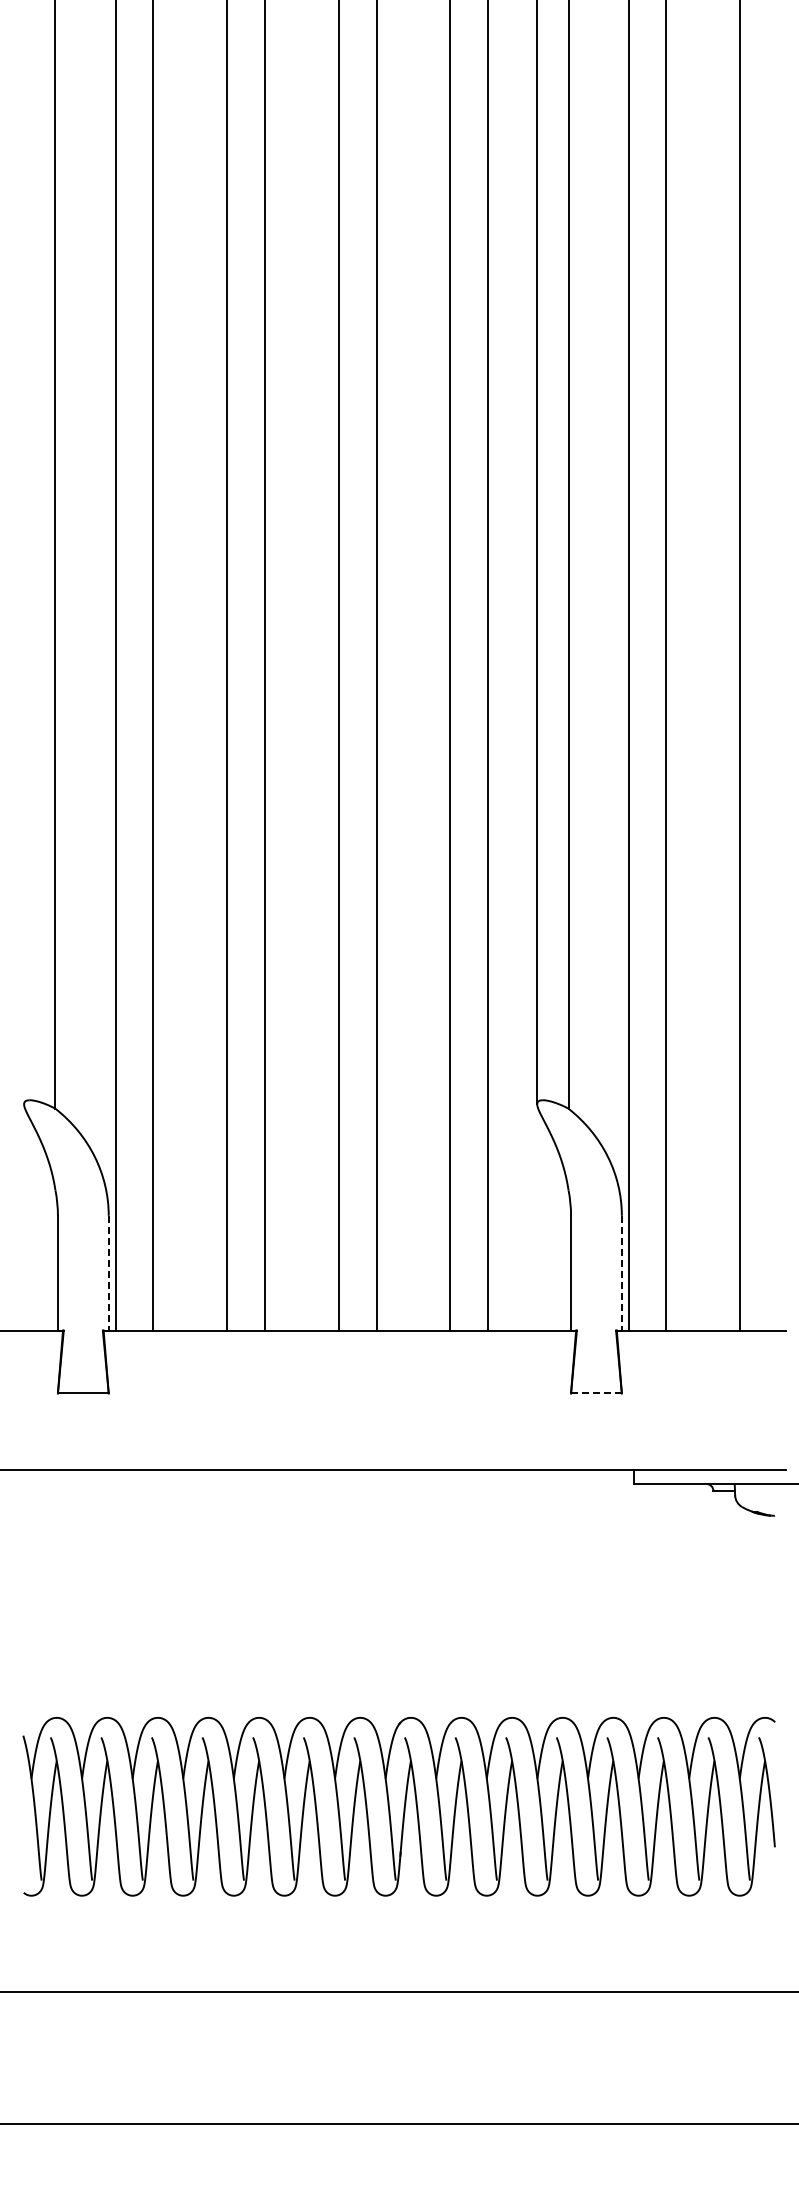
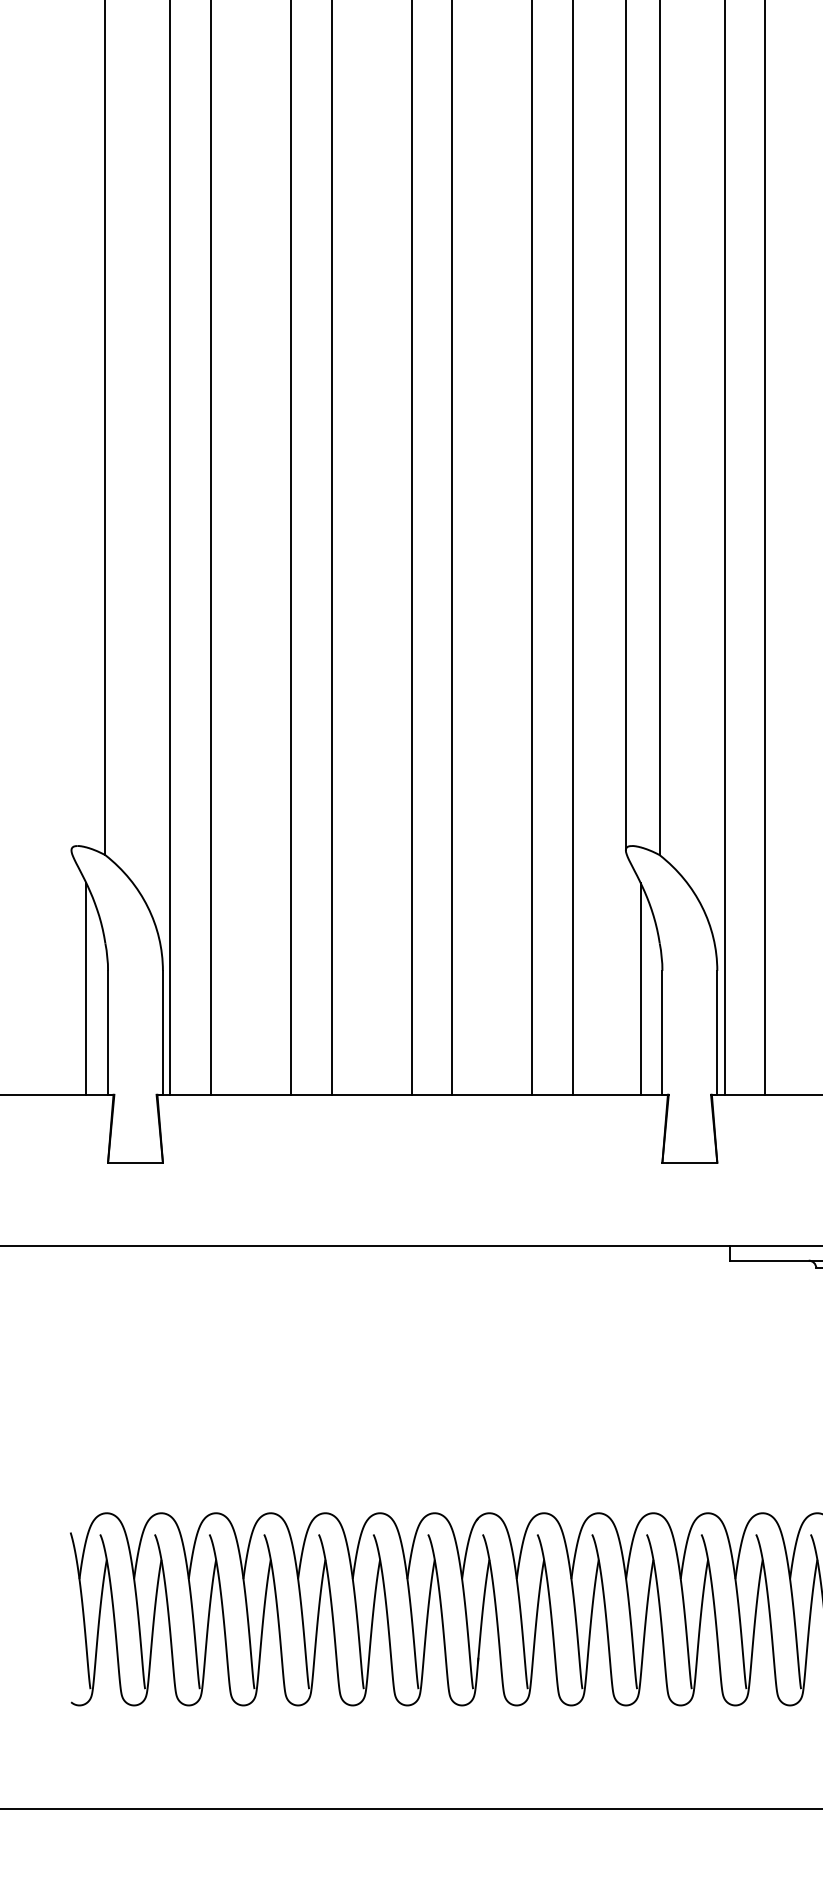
line: (37, 1232) -> (85, 988), added
line: (550, 1232) -> (640, 988), added
line: (108, 1273) -> (162, 1033), dashed -> solid
line: (621, 1273) -> (716, 1033), dashed -> solid
line: (595, 1393) -> (688, 1162), dashed -> solid

